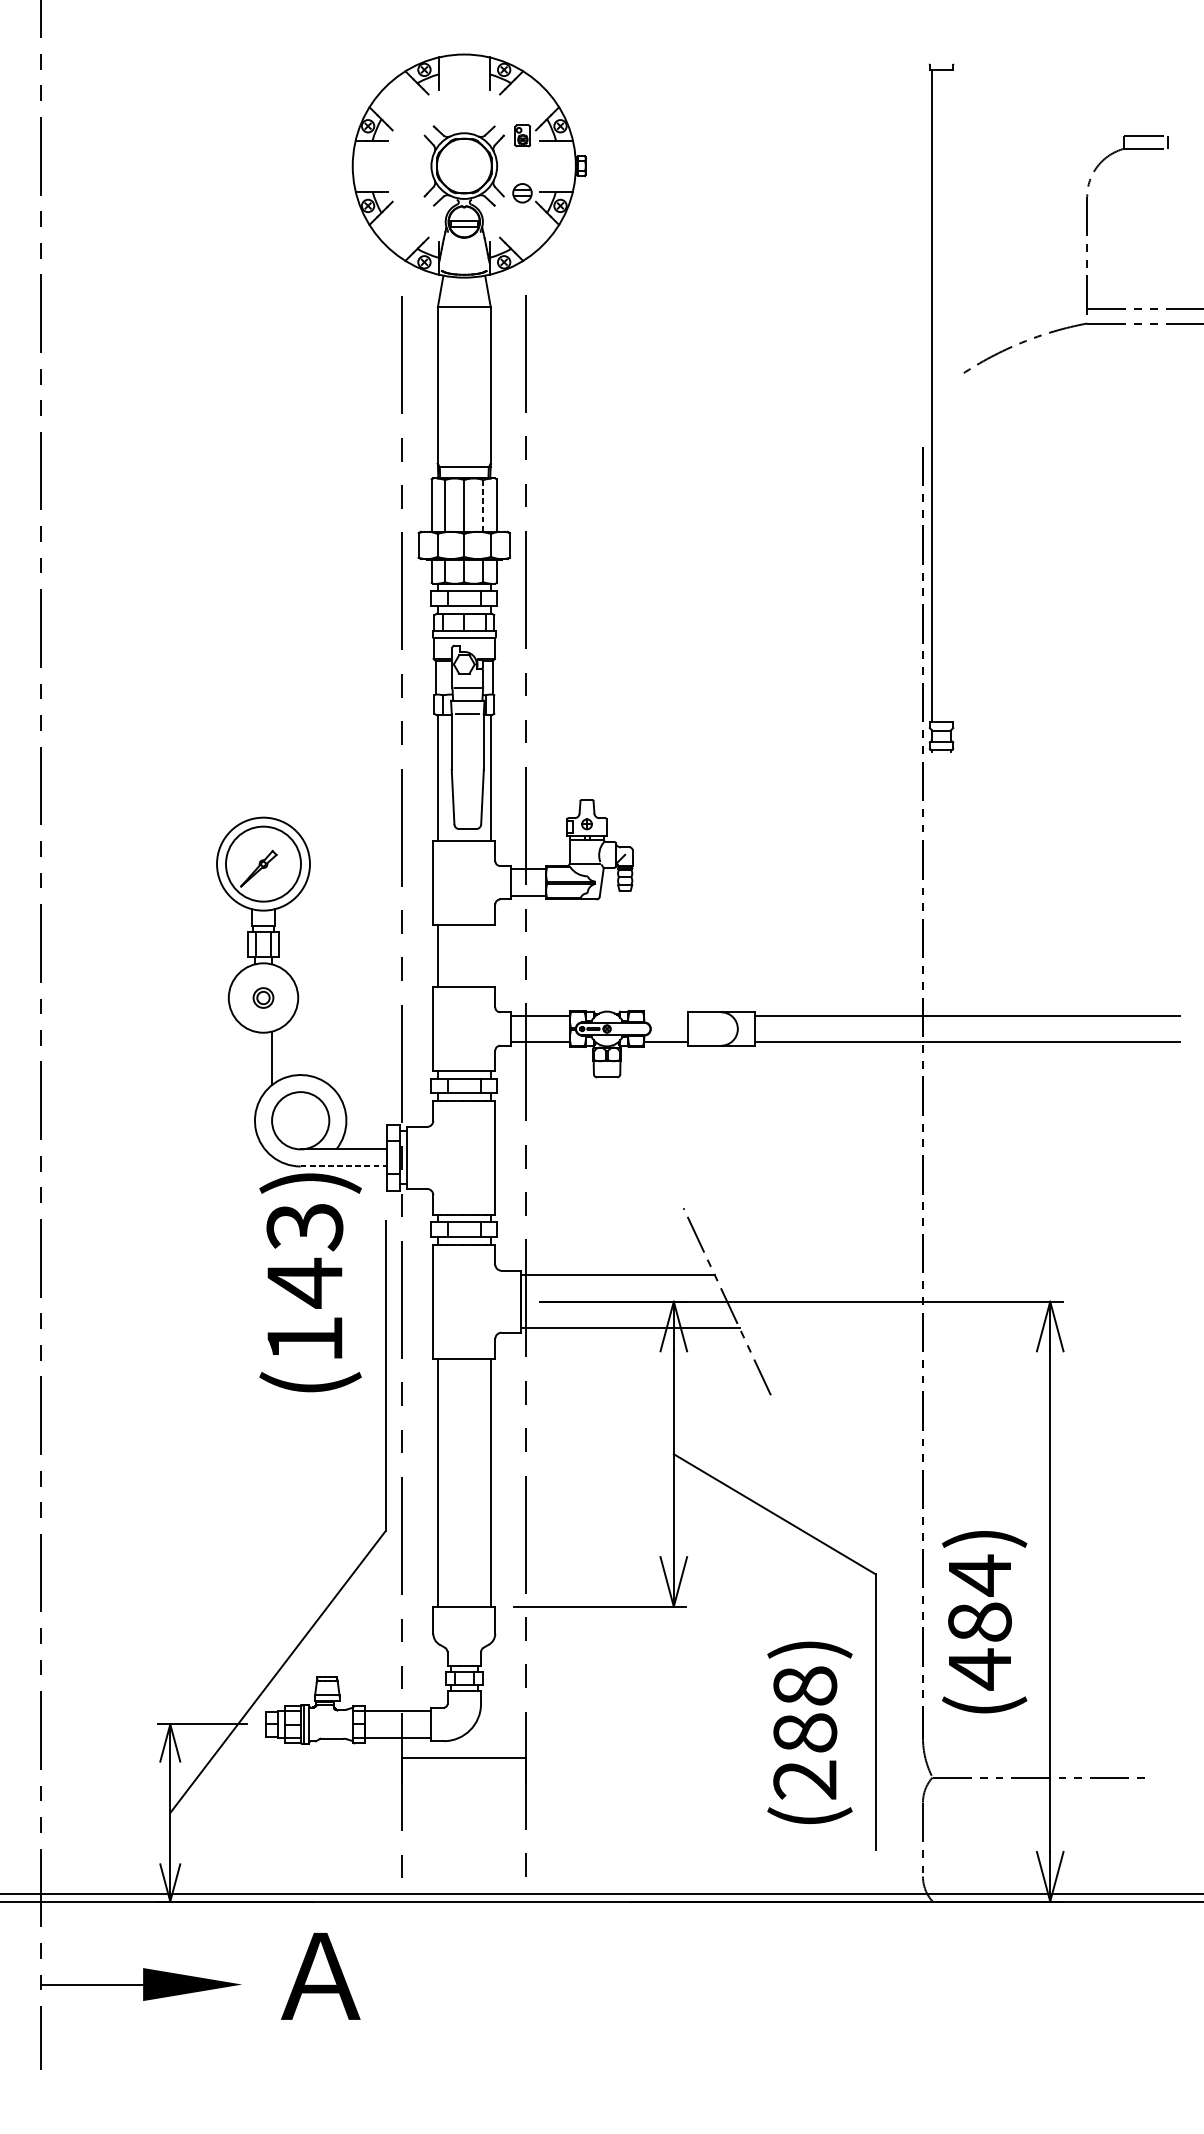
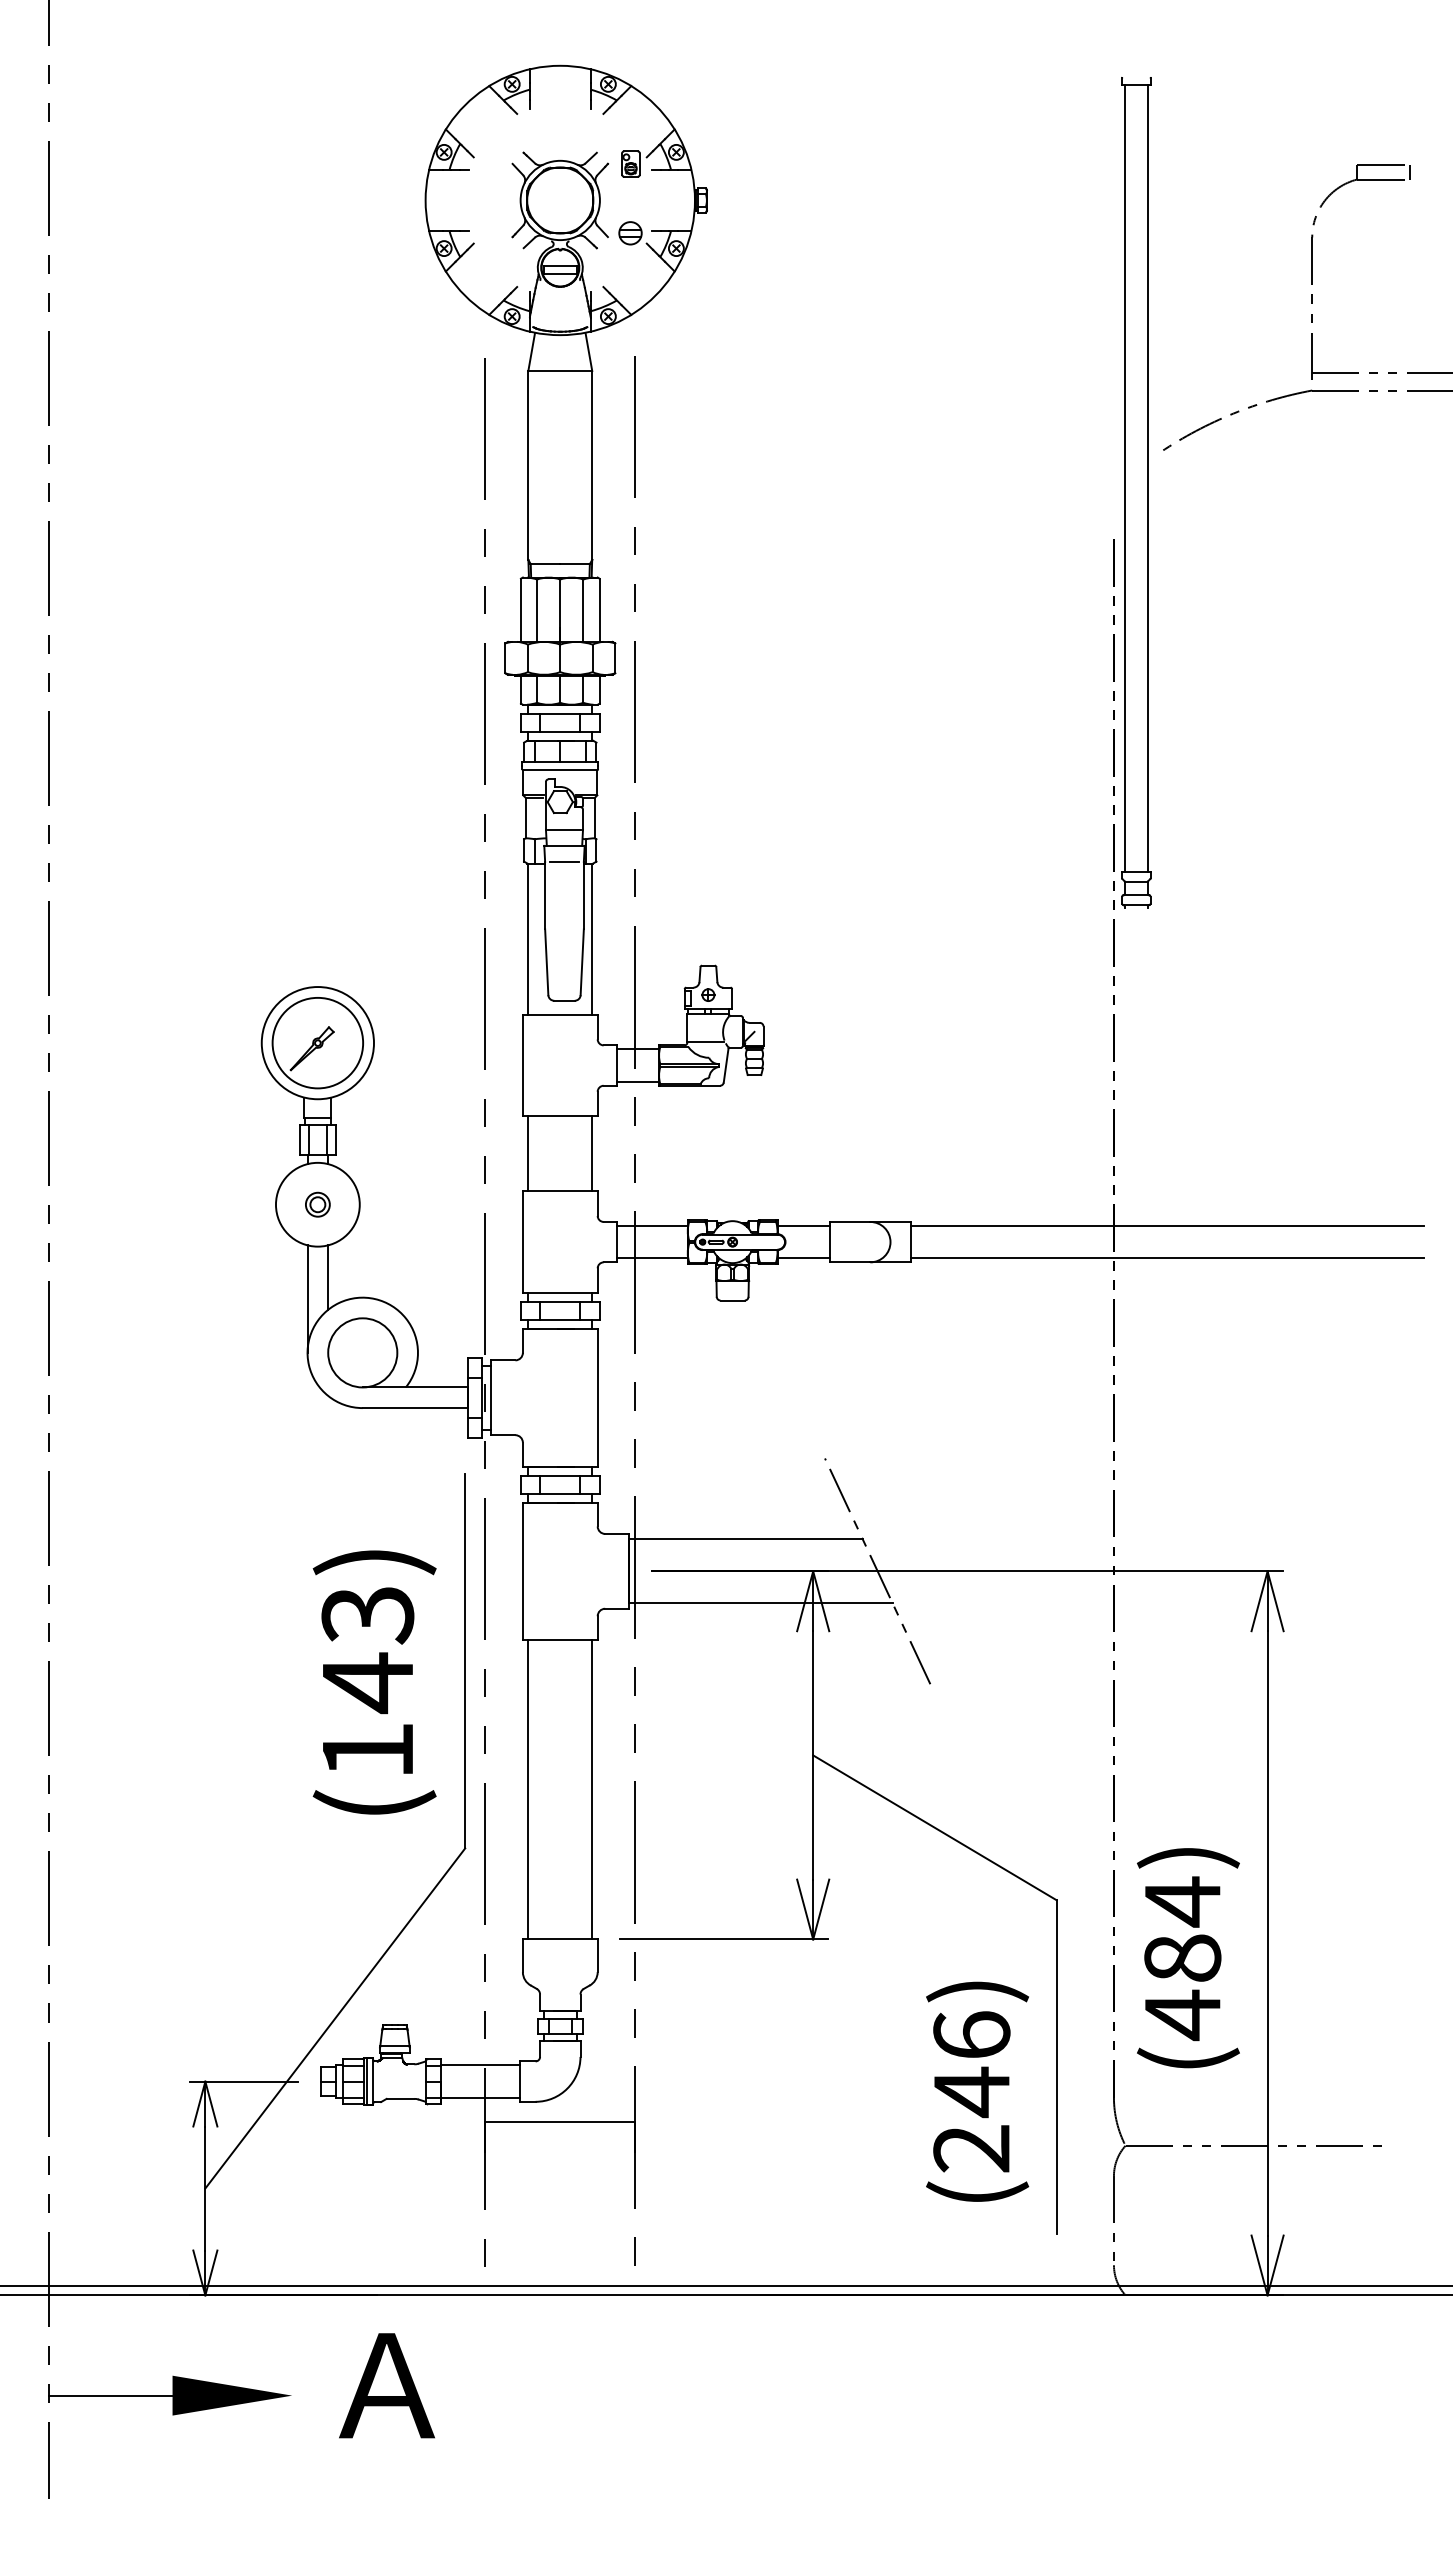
line: (951, 395) -> (1148, 477), added
line: (483, 506) -> (583, 611), dashed -> solid
line: (490, 955) -> (592, 1153), added
line: (665, 1015) -> (803, 1225), added
line: (254, 1075) -> (307, 1298), added
line: (344, 1166) -> (415, 1408), dashed -> solid
text: (310, 1282) -> (374, 1682), moved
text: (804, 1710) -> (971, 2064), (288) -> (246)

